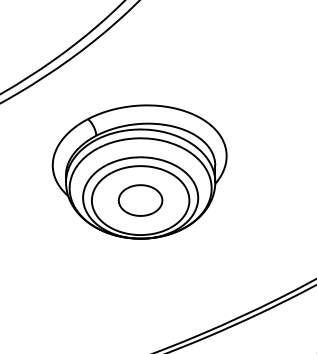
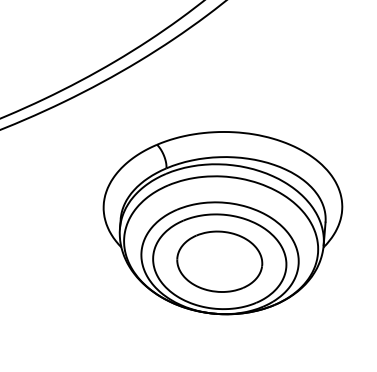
part: (140, 200) -> (219, 261), size x1.43

